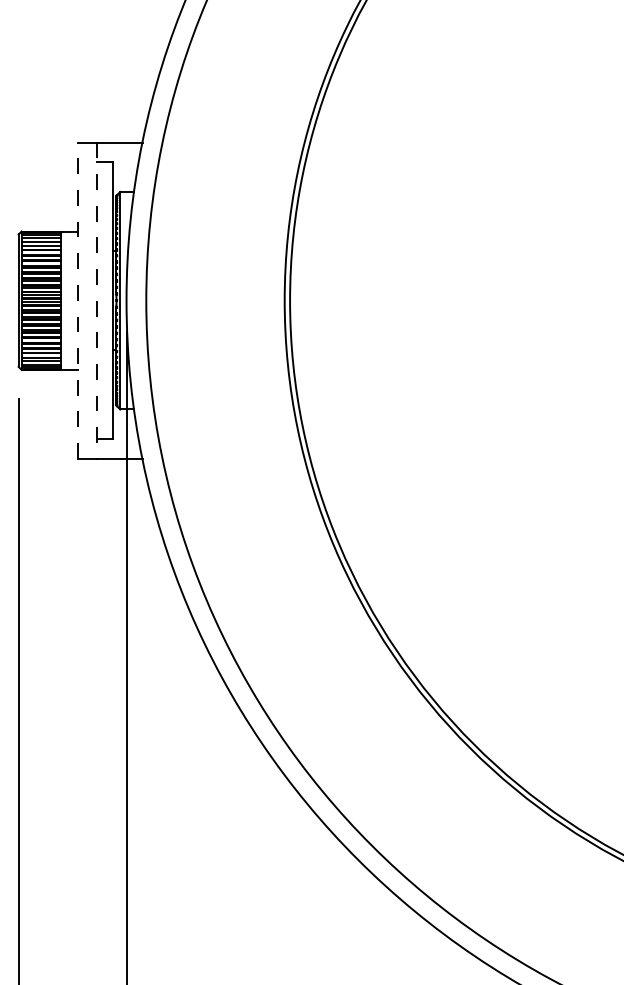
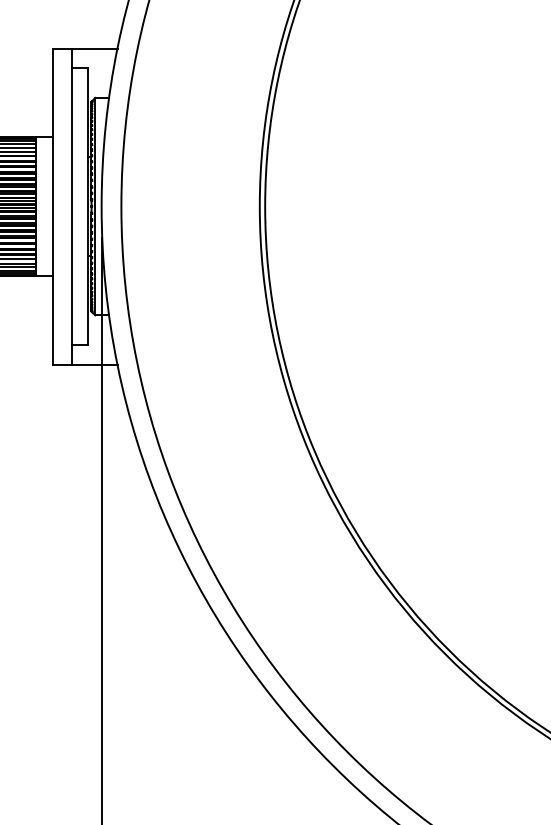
line: (77, 300) -> (52, 206), dashed -> solid
line: (96, 301) -> (71, 207), dashed -> solid

